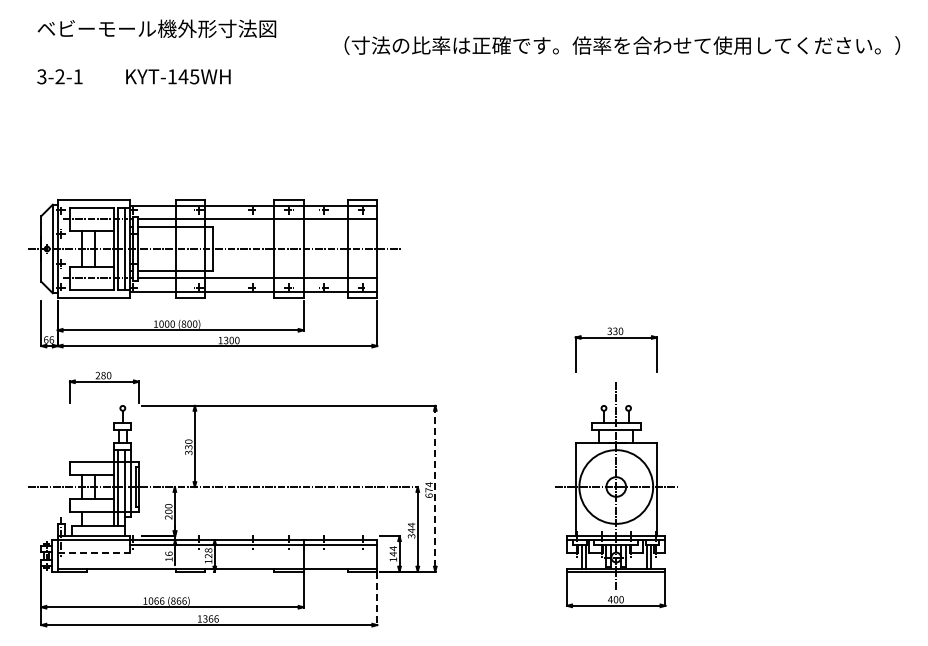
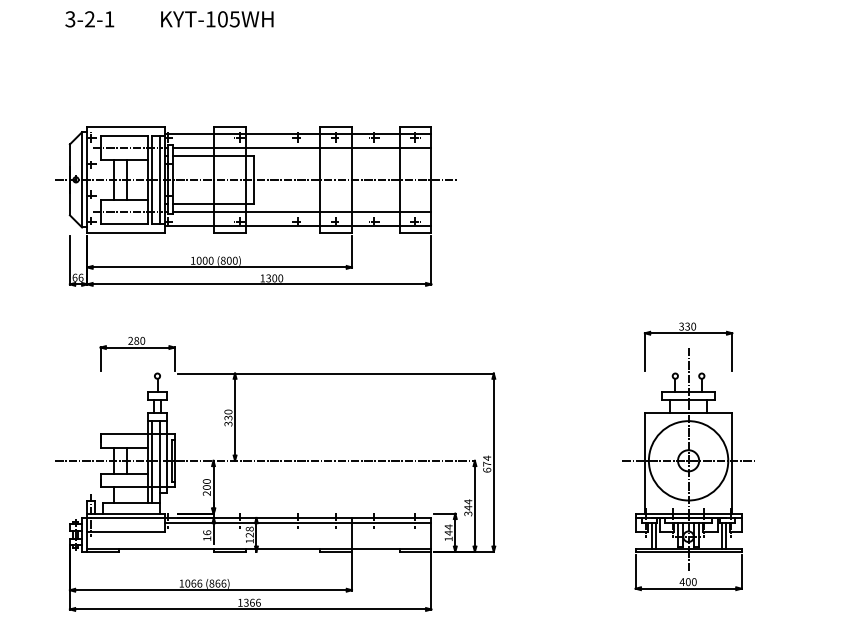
text: (183, 76) -> (222, 18), KYT-145WH -> KYT-105WH
part: (214, 273) -> (256, 206), moved
part: (615, 338) -> (687, 334), moved
line: (435, 488) -> (494, 462), dashed -> solid
line: (94, 553) -> (127, 532), dashed -> solid
line: (377, 598) -> (431, 580), dashed -> solid

